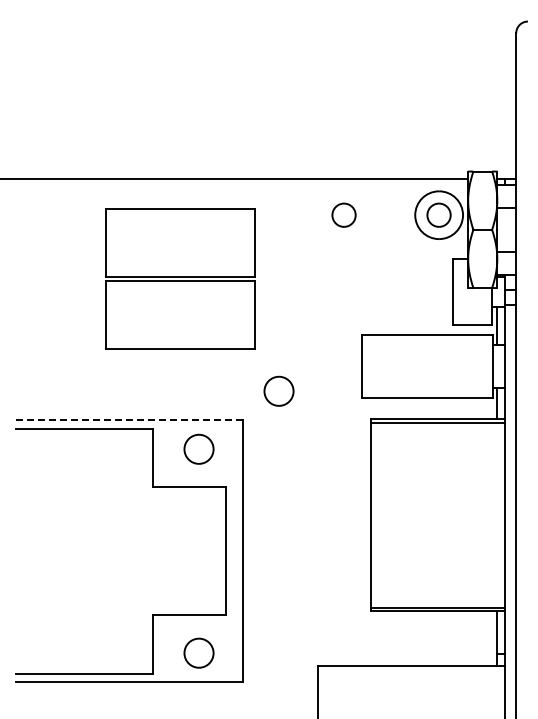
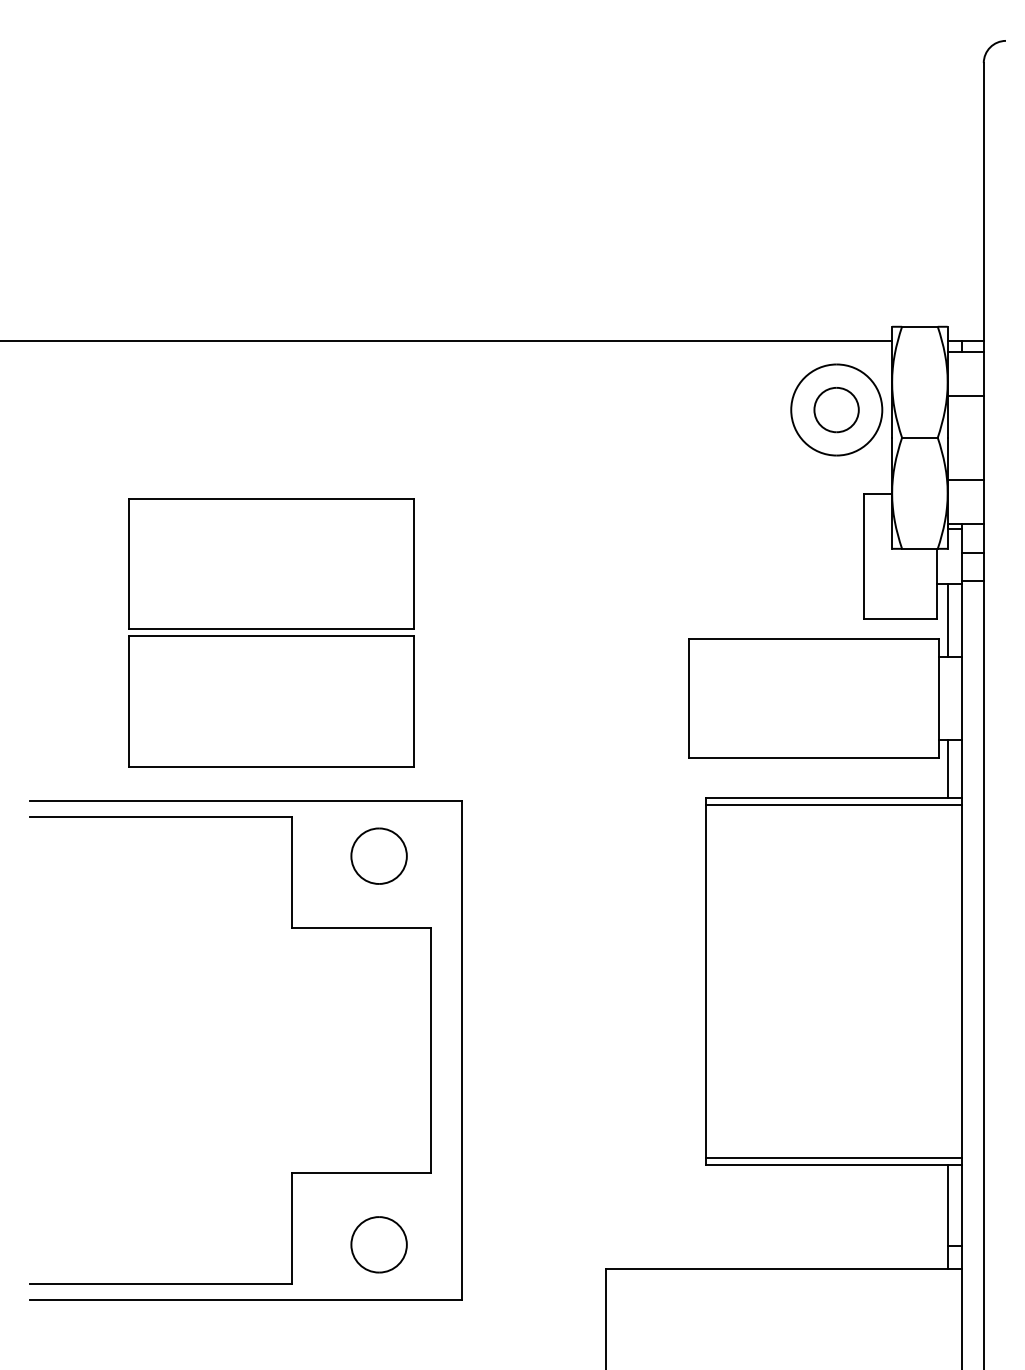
part: (343, 214) -> (654, 408), removed
part: (180, 278) -> (271, 631), moved
part: (278, 390) -> (530, 744), removed
line: (129, 420) -> (246, 801), dashed -> solid

